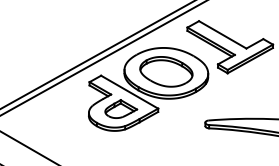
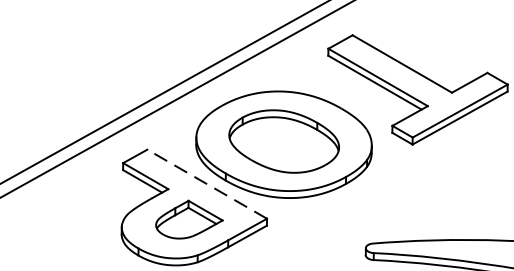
line: (129, 92) -> (206, 184), solid -> dashed

